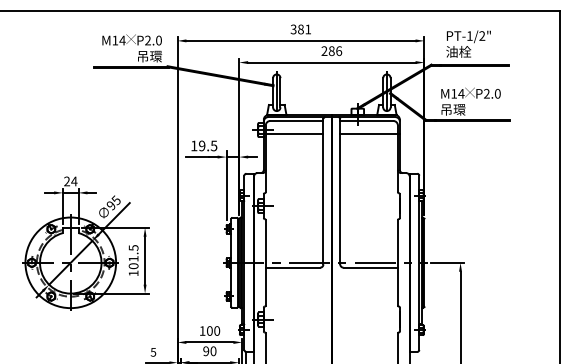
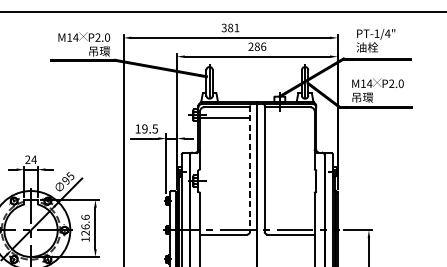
text: (482, 35) -> (387, 33), PT-1/2" -> PT-1/4"
line: (369, 133) -> (290, 118), removed
line: (323, 191) -> (250, 168), solid -> dashed
text: (133, 257) -> (85, 225), 101.5 -> 126.6

